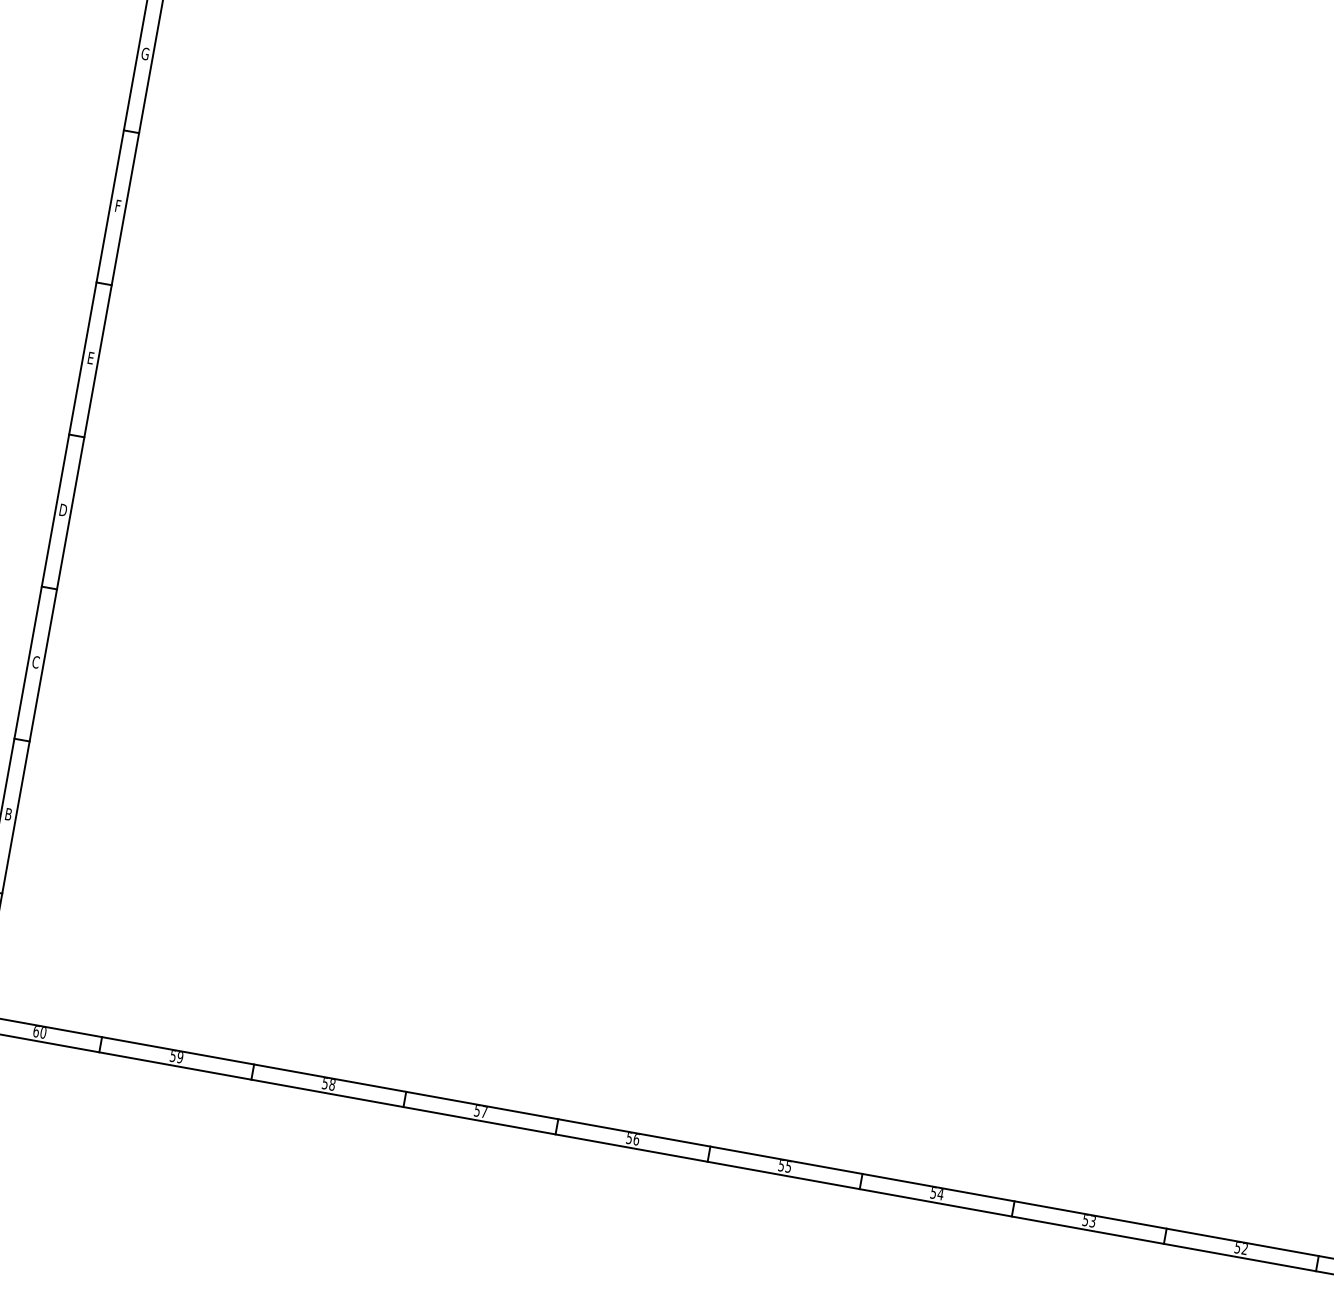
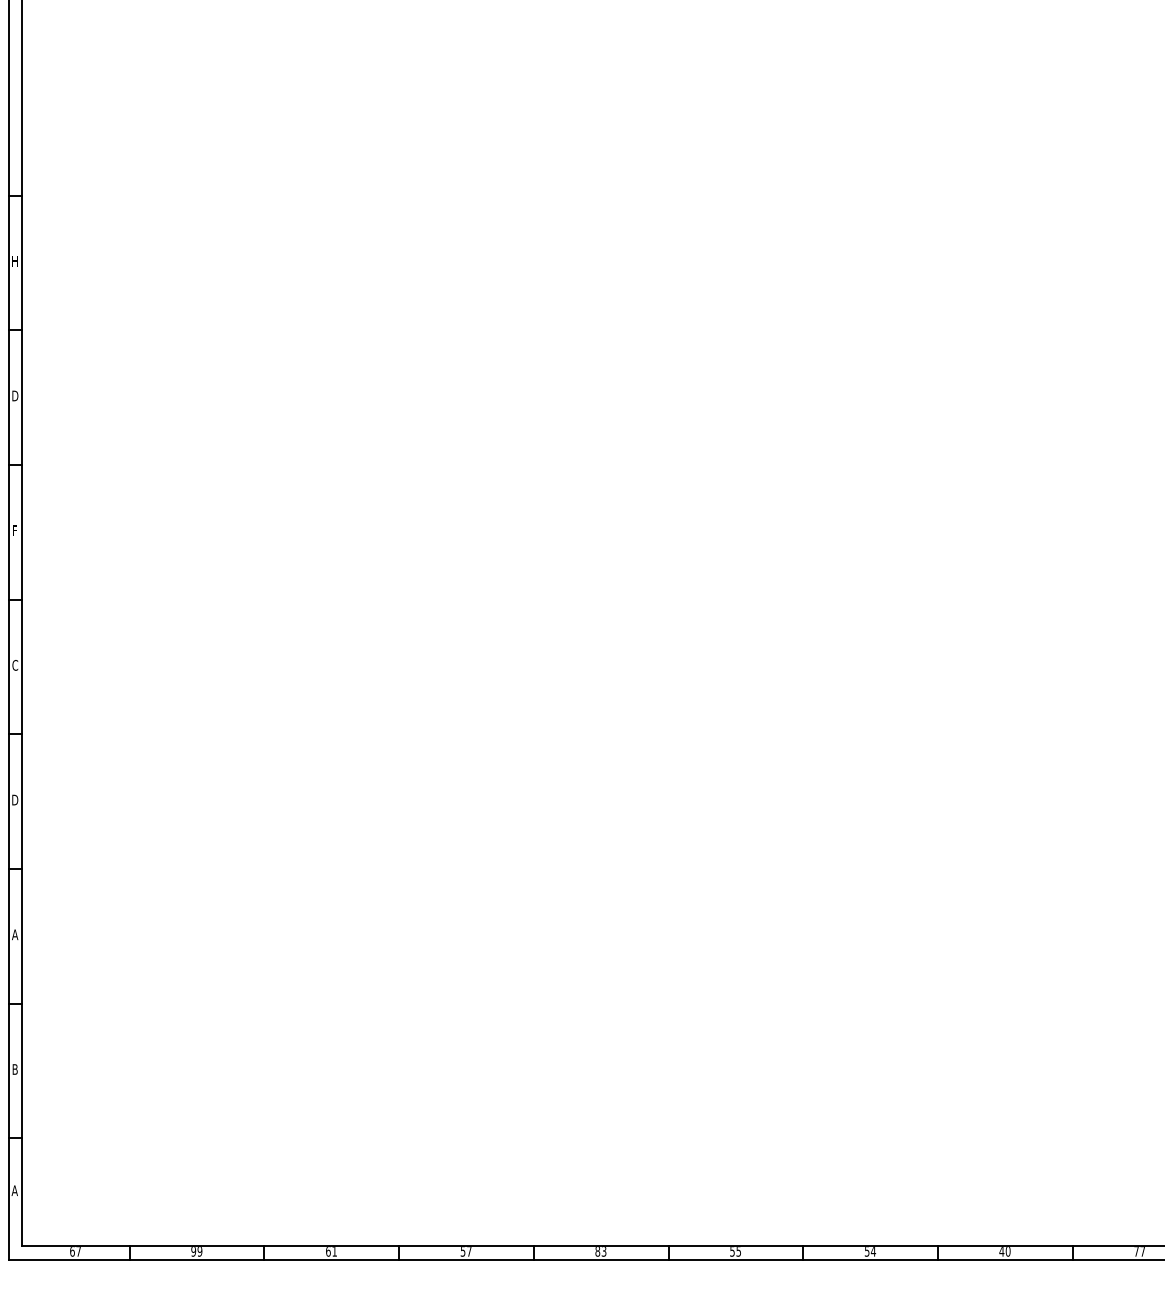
text: (145, 53) -> (15, 395), G -> D
text: (91, 358) -> (15, 665), E -> C
text: (36, 662) -> (15, 934), C -> A
text: (43, 1032) -> (78, 1251), 60 -> 67
text: (172, 1056) -> (193, 1251), 59 -> 99
text: (328, 1084) -> (331, 1251), 58 -> 61
text: (632, 1138) -> (600, 1251), 56 -> 83
text: (1088, 1220) -> (1004, 1251), 53 -> 40
text: (1241, 1248) -> (1139, 1251), 52 -> 77

